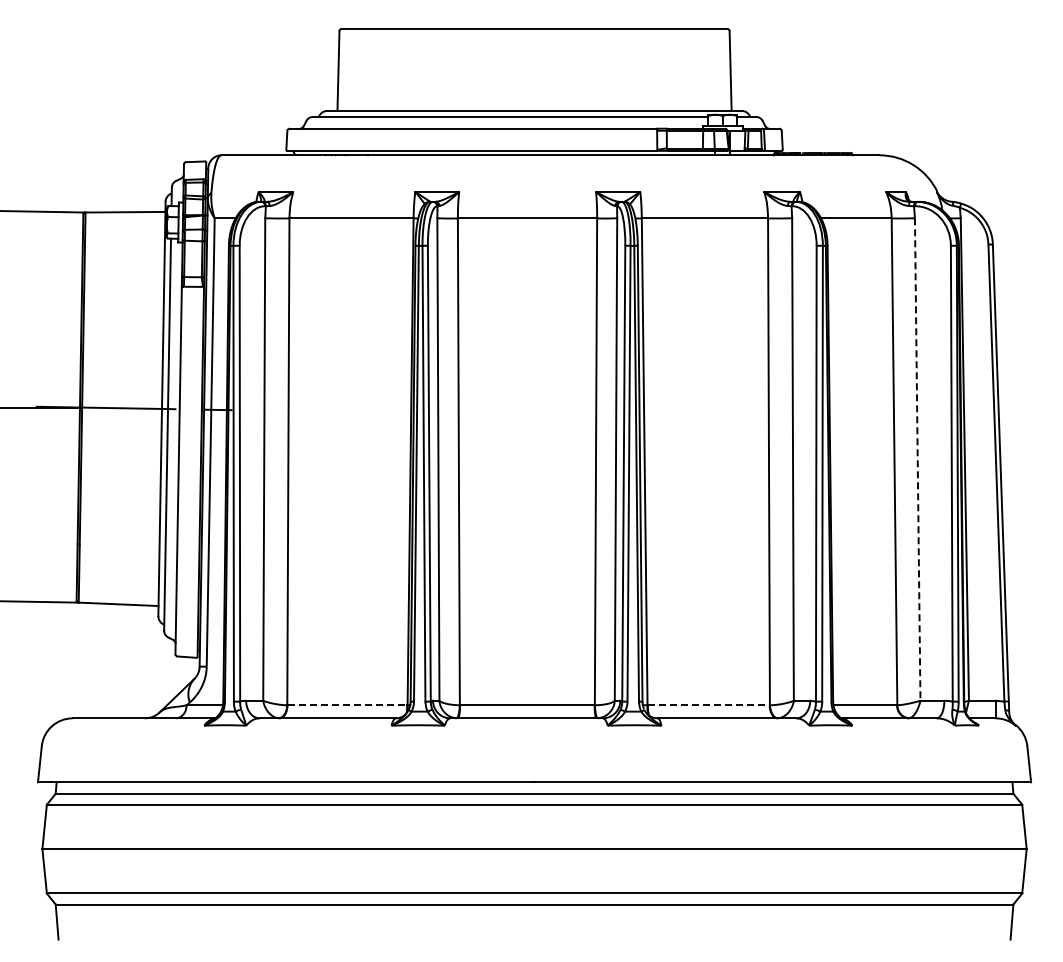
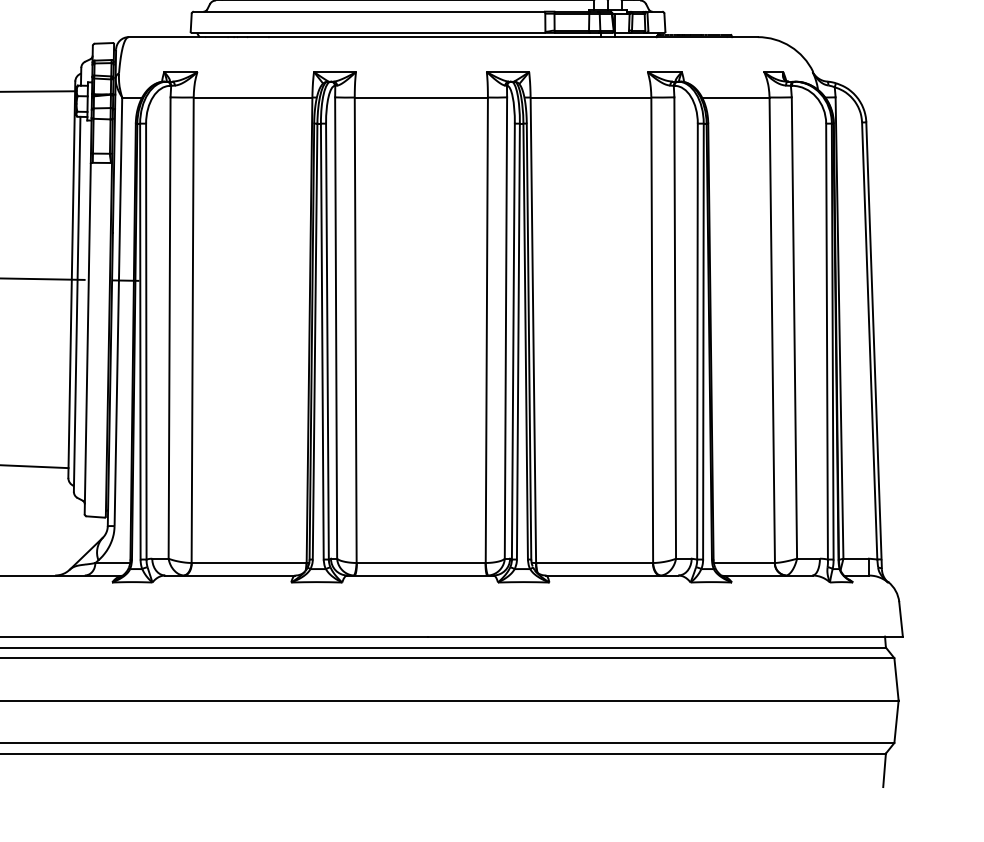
line: (917, 460) -> (794, 328), dashed -> solid
line: (347, 705) -> (249, 563), dashed -> solid
line: (708, 705) -> (594, 563), dashed -> solid

